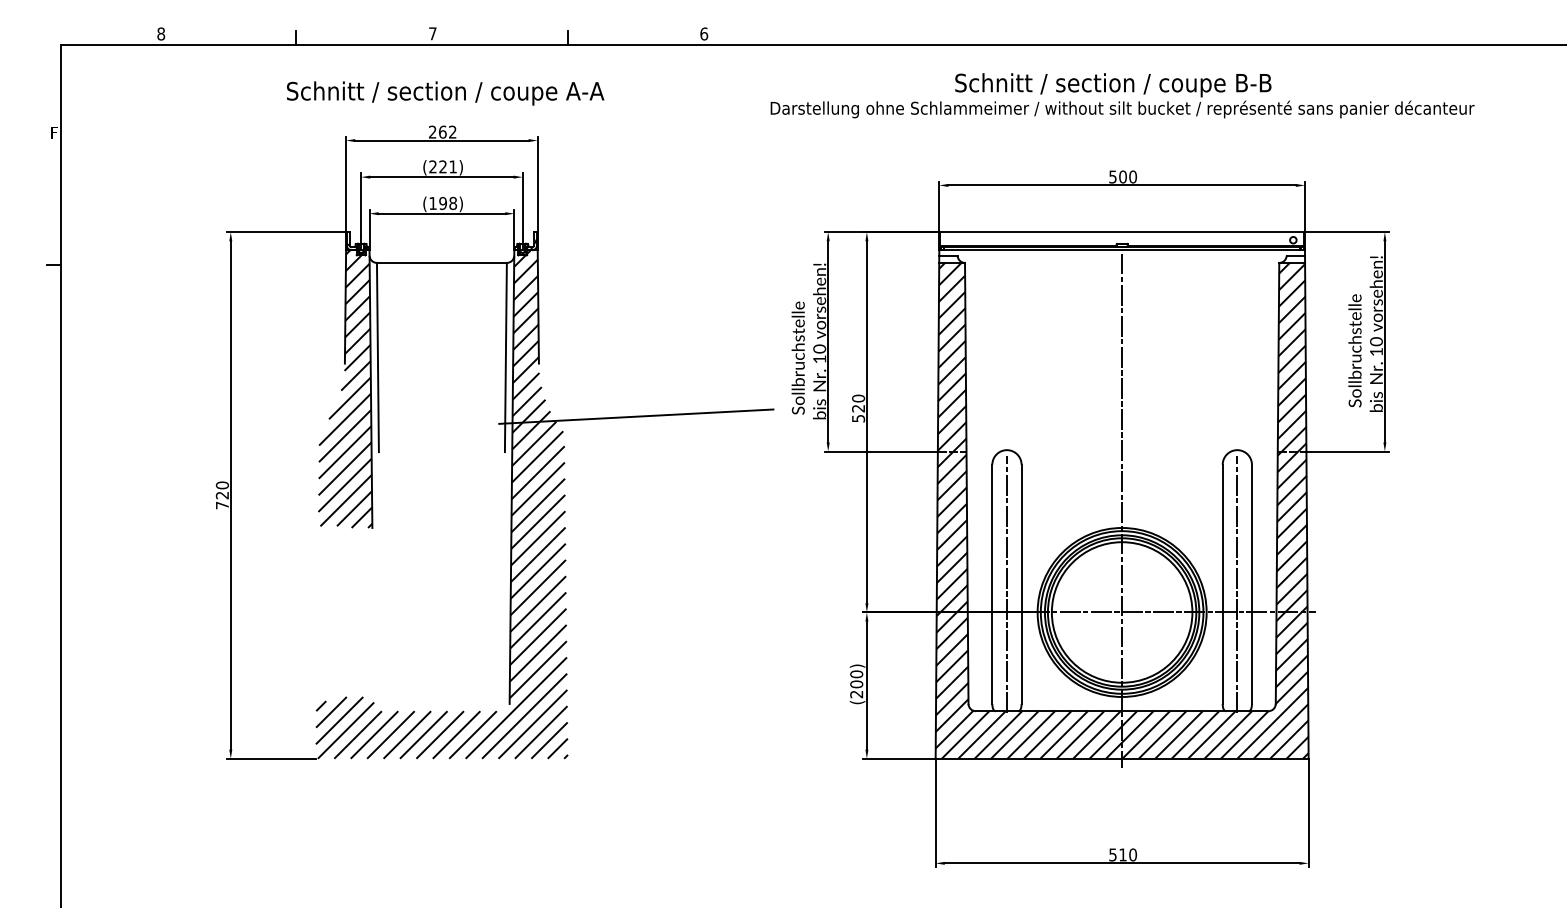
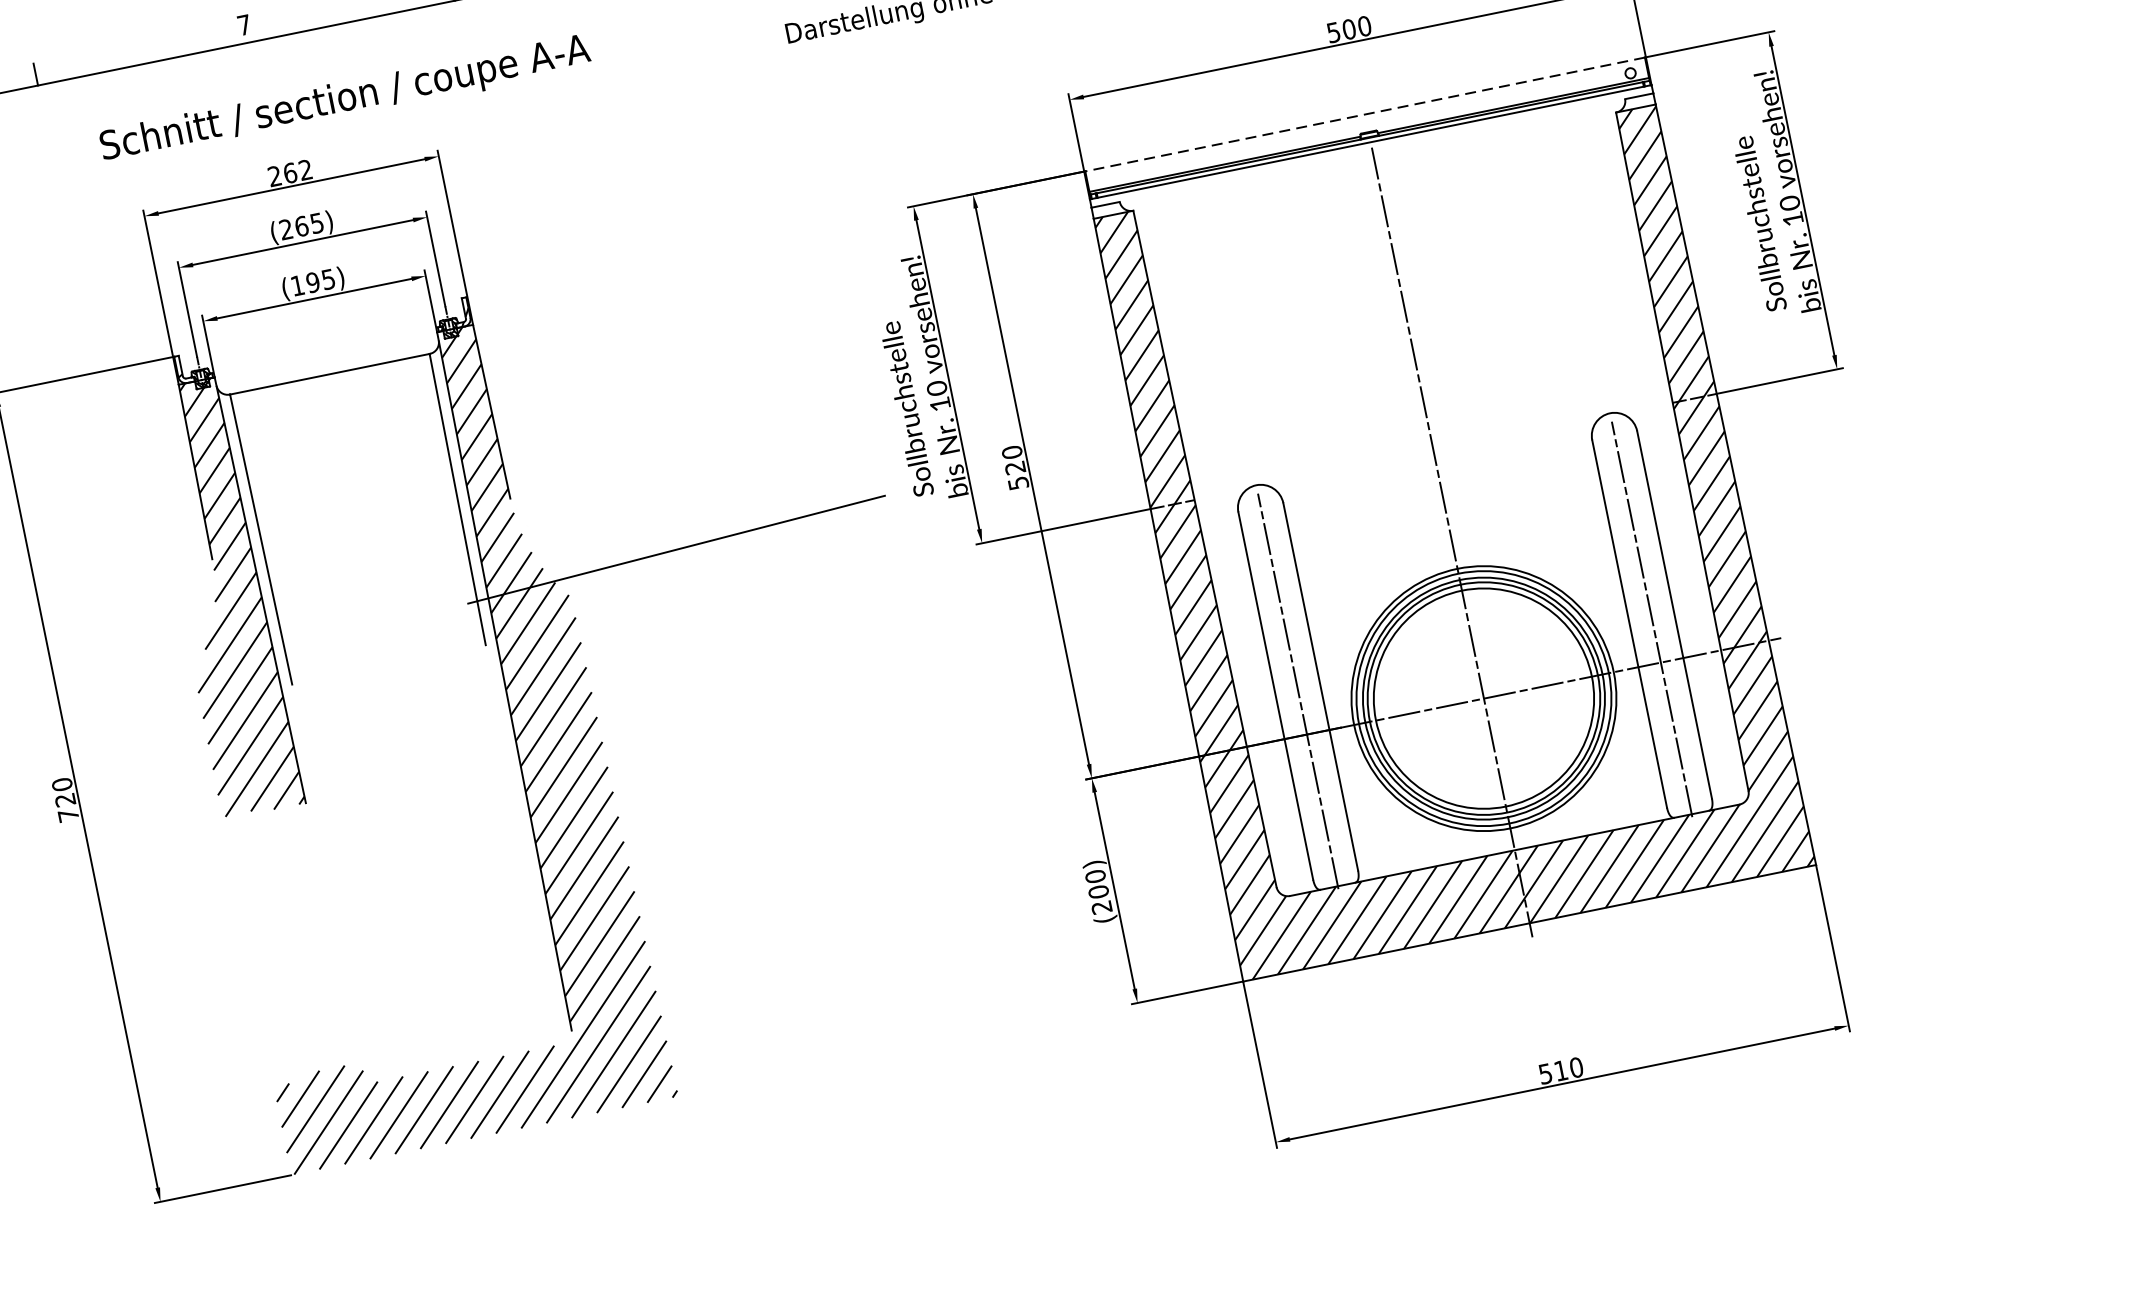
text: (445, 93) -> (345, 100), moved
text: (447, 166) -> (308, 224), (221) -> (265)
text: (453, 202) -> (328, 277), (198) -> (195)
line: (1121, 232) -> (1364, 115), solid -> dashed

